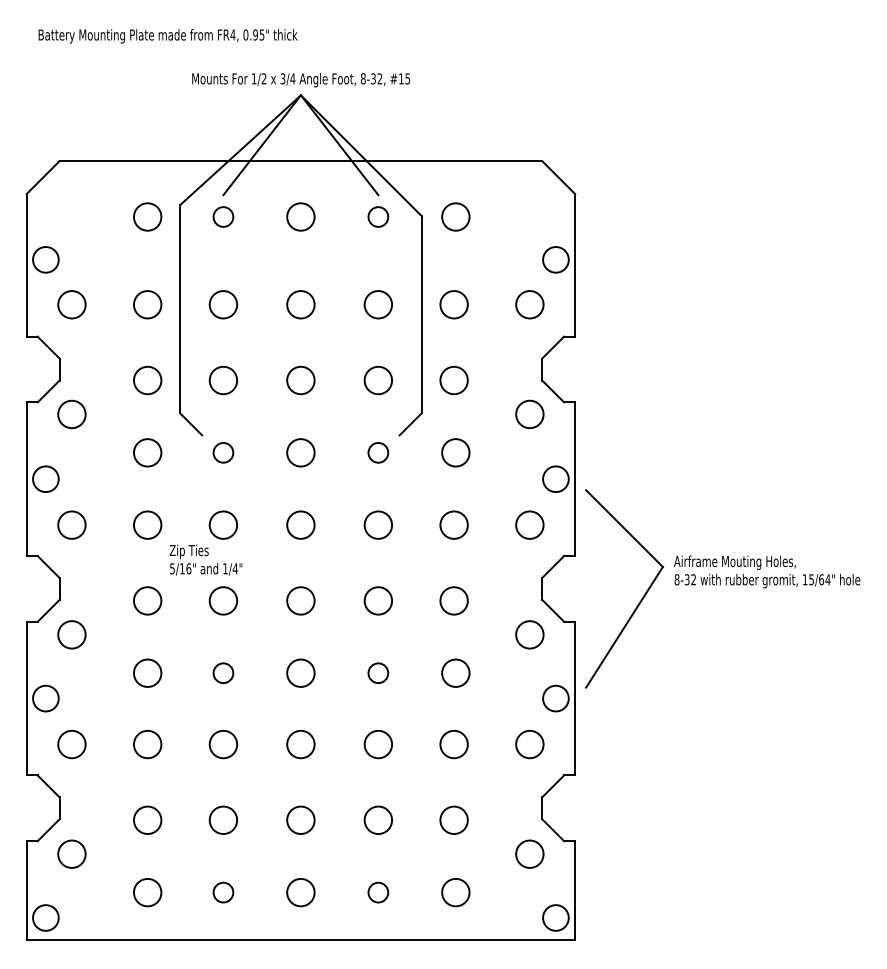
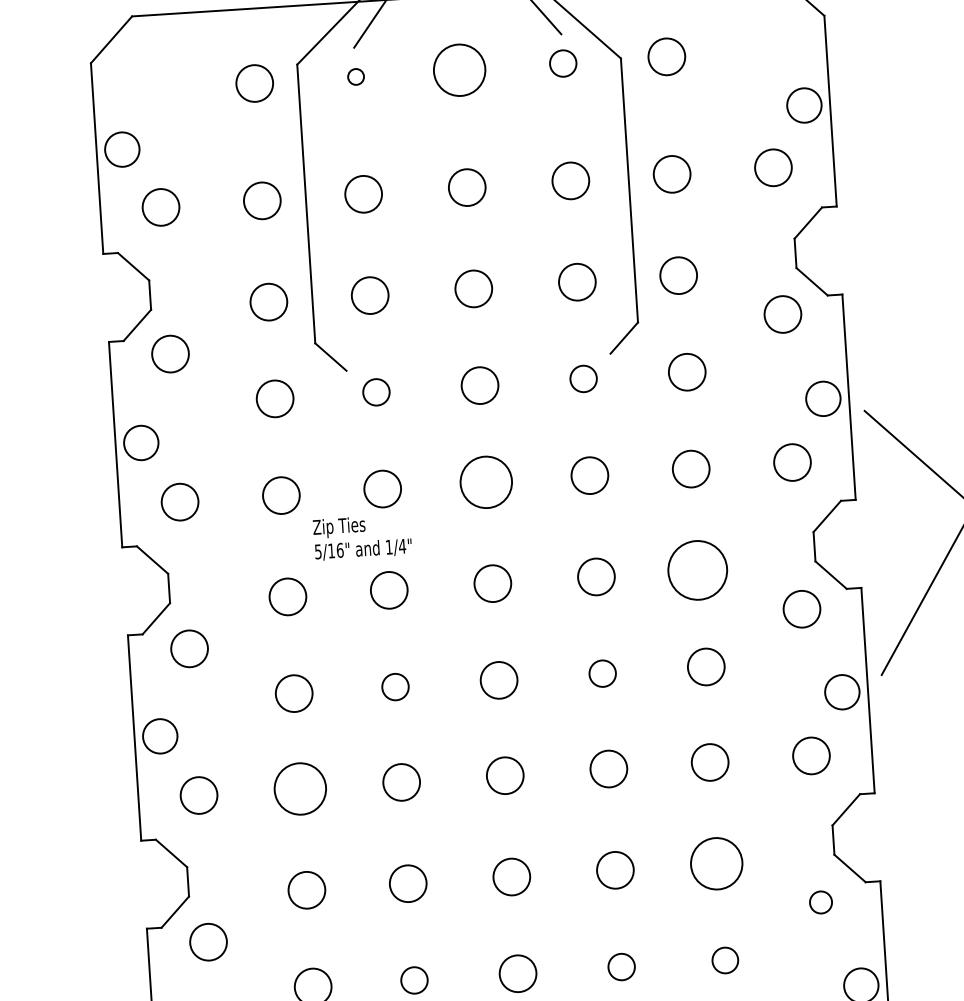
circle: (223, 216) -> (356, 76), size x0.6
circle: (300, 216) -> (459, 69), size x1.4
circle: (300, 524) -> (485, 481), size x1.4
circle: (453, 600) -> (696, 569), size x1.6
circle: (147, 744) -> (300, 788), size x1.4
circle: (453, 820) -> (715, 864), size x1.4
circle: (529, 853) -> (820, 901), size x0.6
circle: (455, 892) -> (724, 960), size x0.7

